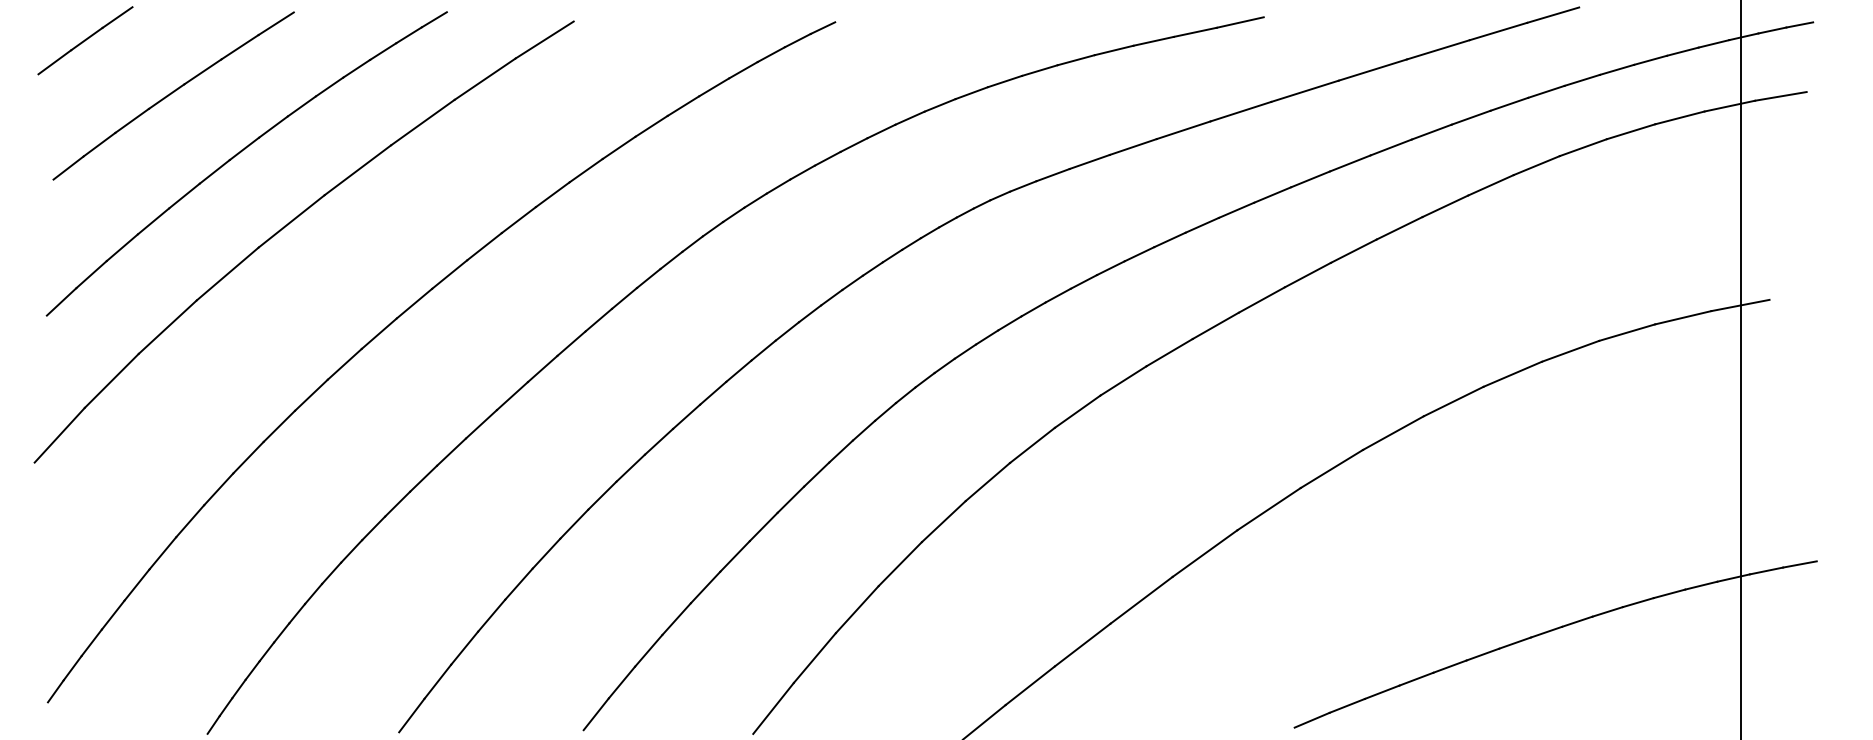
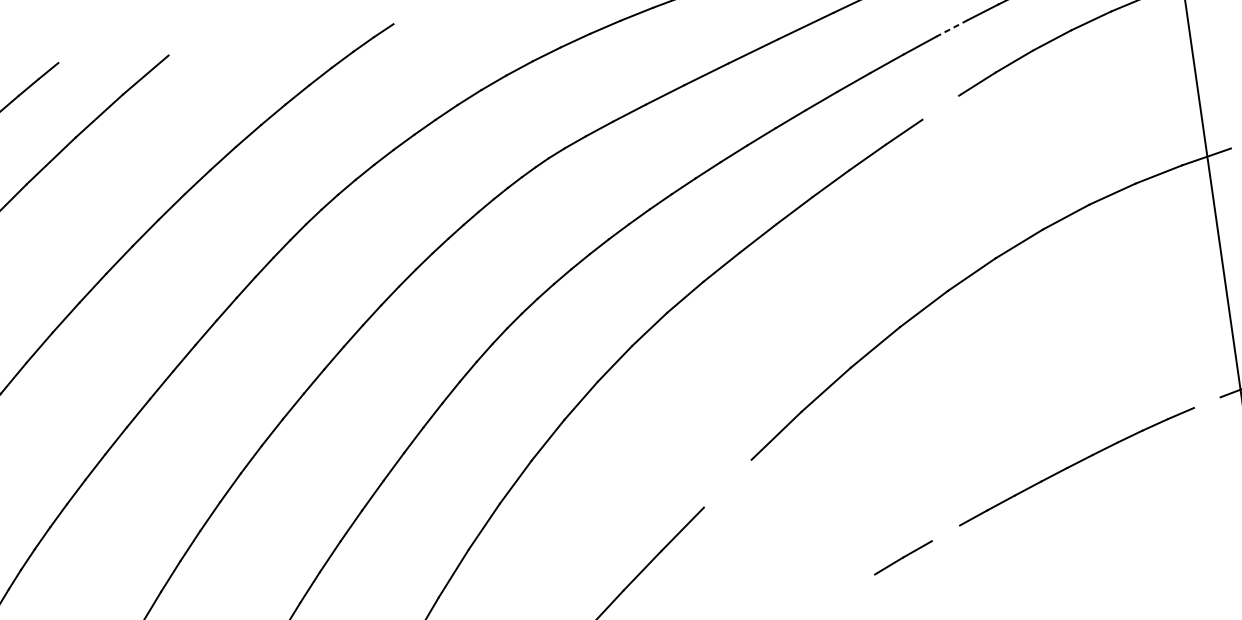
line: (1471, 117) -> (952, 28), solid -> dashed
line: (1445, 206) -> (940, 107), removed
line: (1701, 585) -> (1207, 402), removed
line: (1141, 599) -> (727, 483), removed
line: (1381, 691) -> (945, 532), removed

